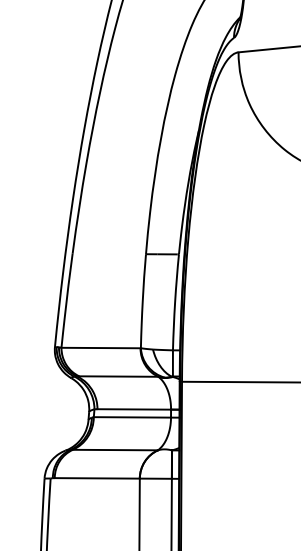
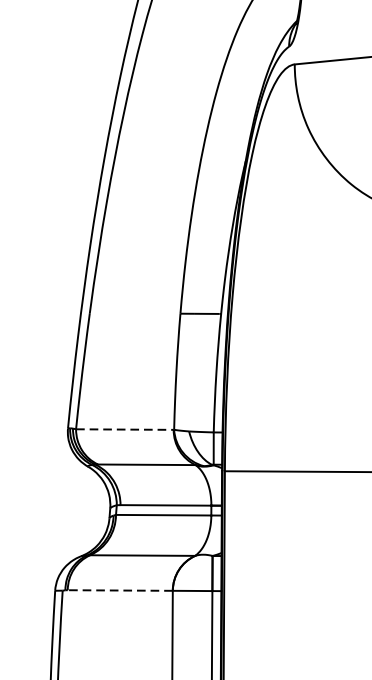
line: (101, 348) -> (125, 430), solid -> dashed
line: (97, 478) -> (120, 590), solid -> dashed

